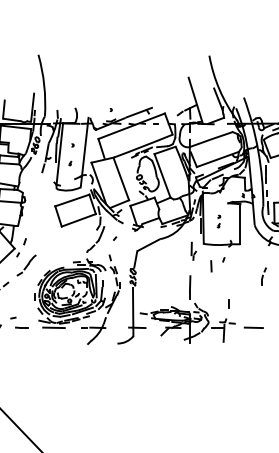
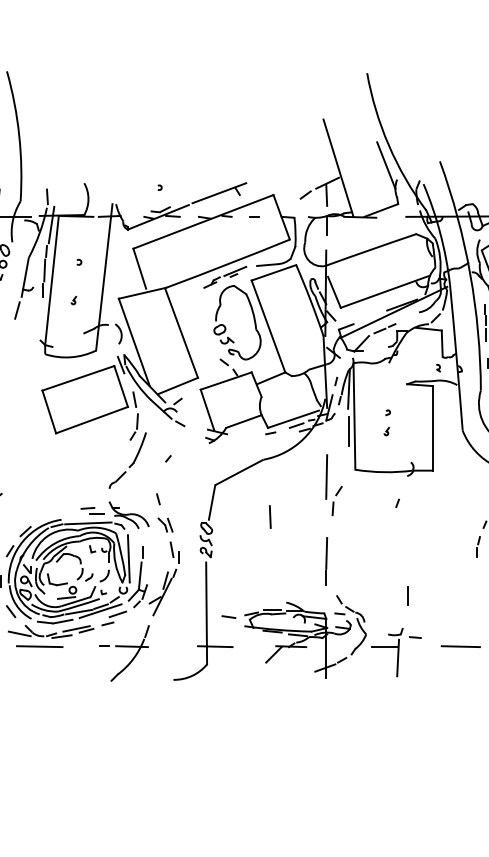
part: (193, 251) -> (333, 485), size x1.67
line: (211, 266) -> (270, 517), moved

